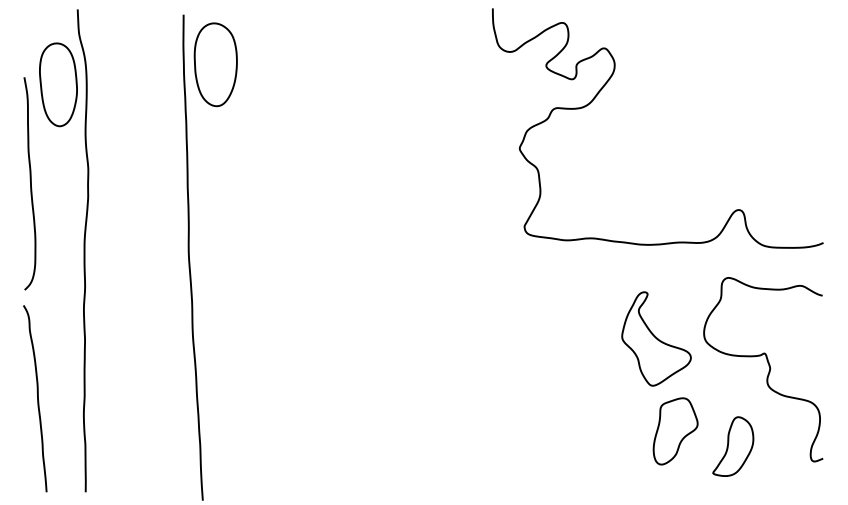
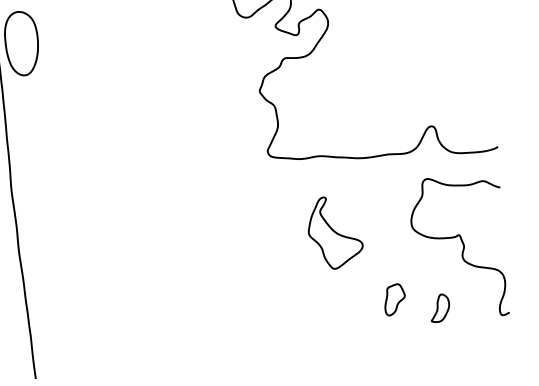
part: (656, 338) -> (335, 232), moved
part: (675, 431) -> (394, 299), size x0.6
part: (733, 446) -> (440, 308), size x0.6

